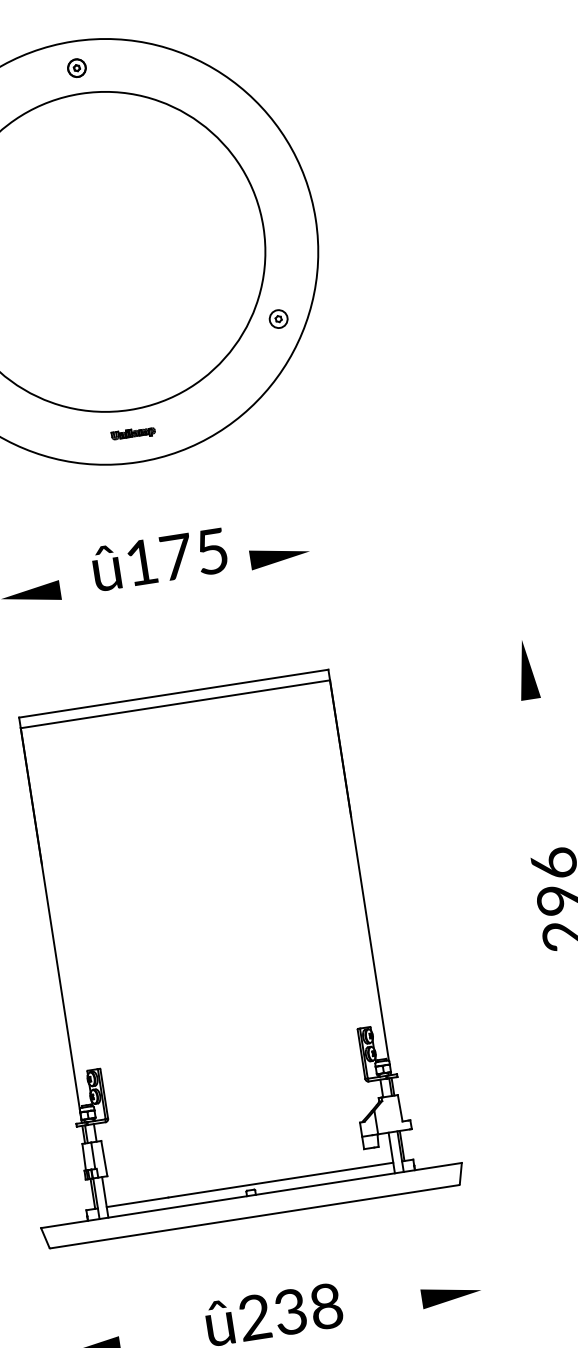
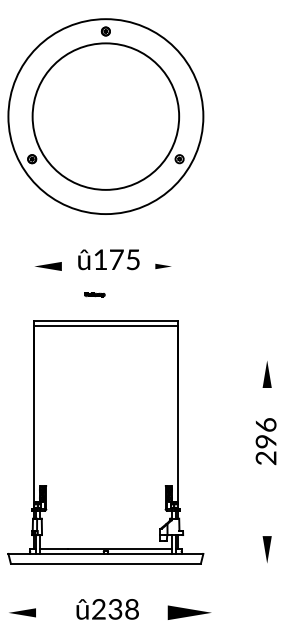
part: (132, 432) -> (94, 294), moved
part: (279, 556) -> (163, 266), size x0.6
part: (525, 670) -> (266, 374), moved
part: (449, 1294) -> (188, 612), size x1.6

